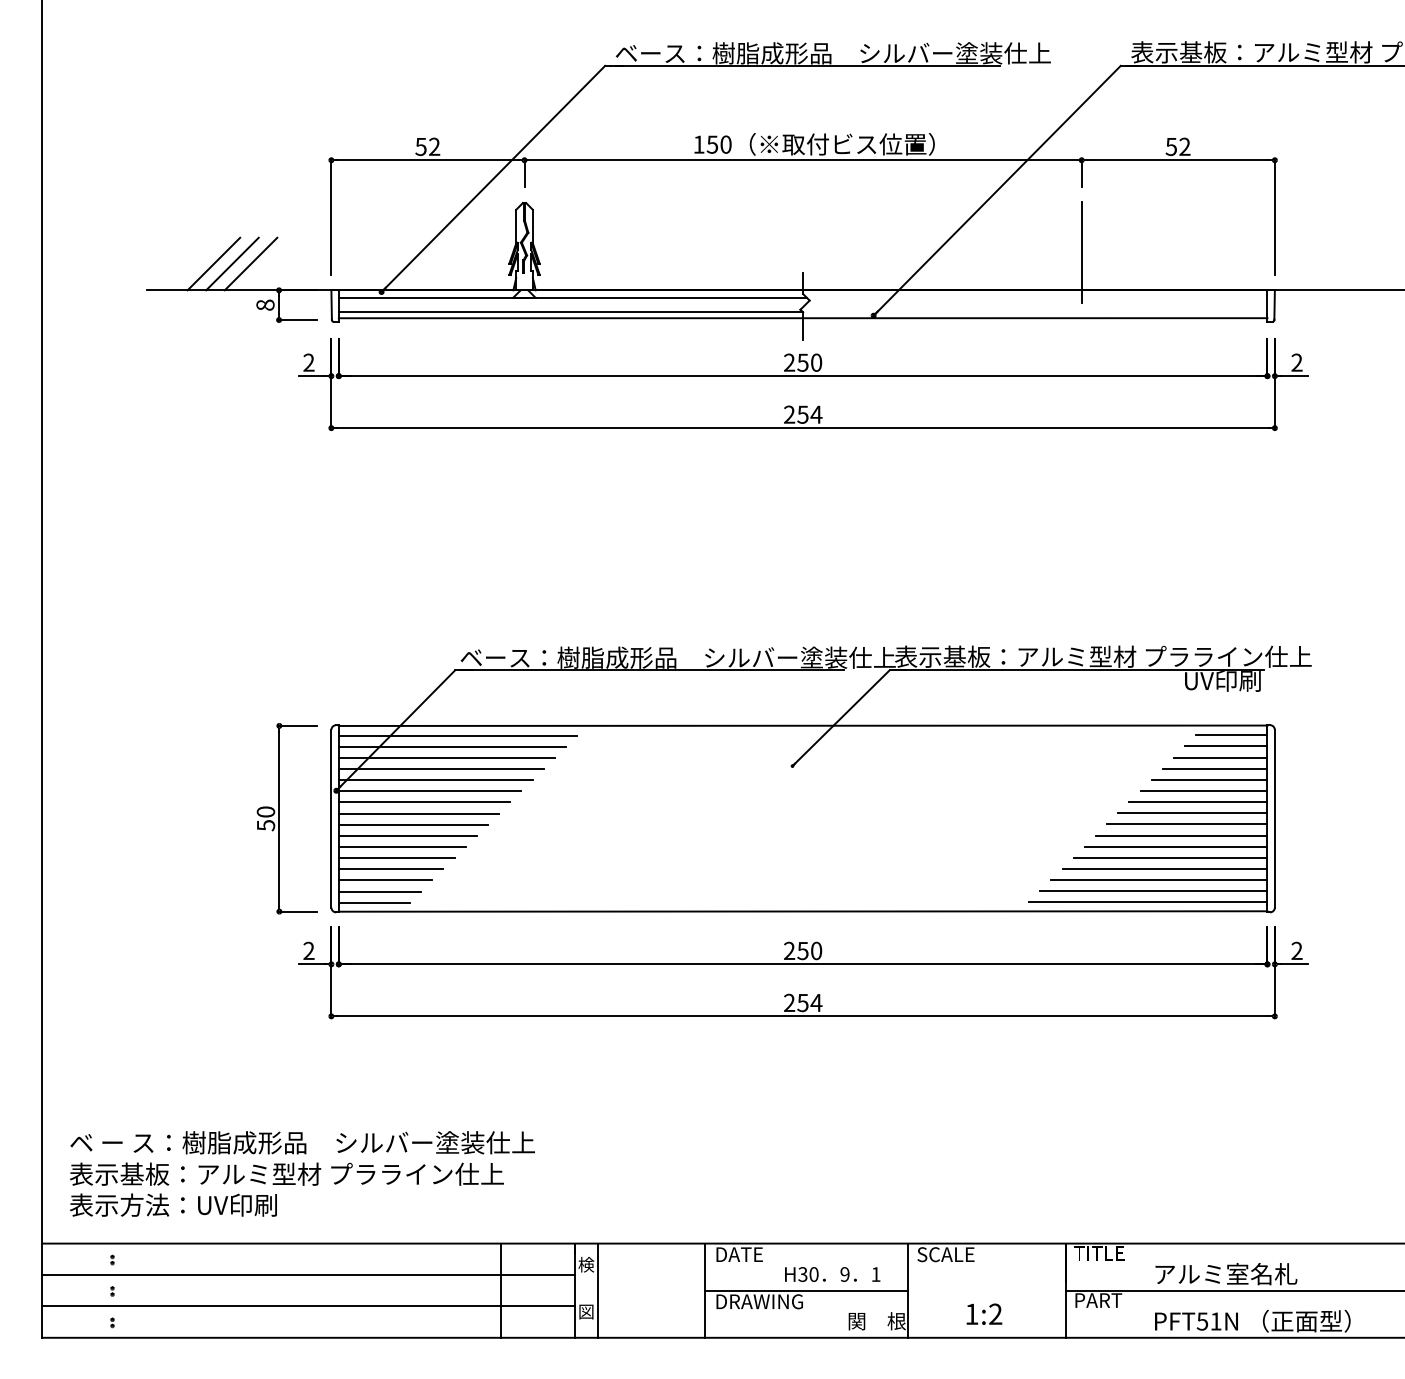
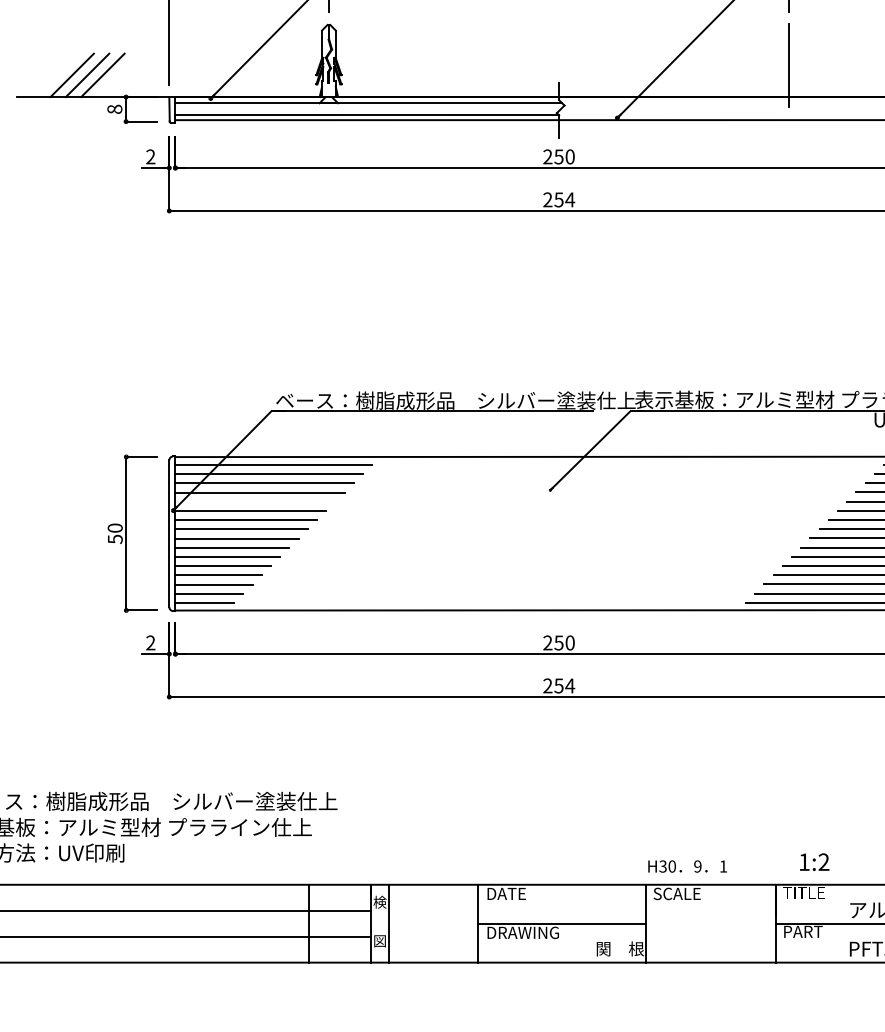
line: (435, 780) -> (255, 502), removed
text: (832, 1274) -> (687, 866), moved
text: (984, 1313) -> (814, 861), moved

